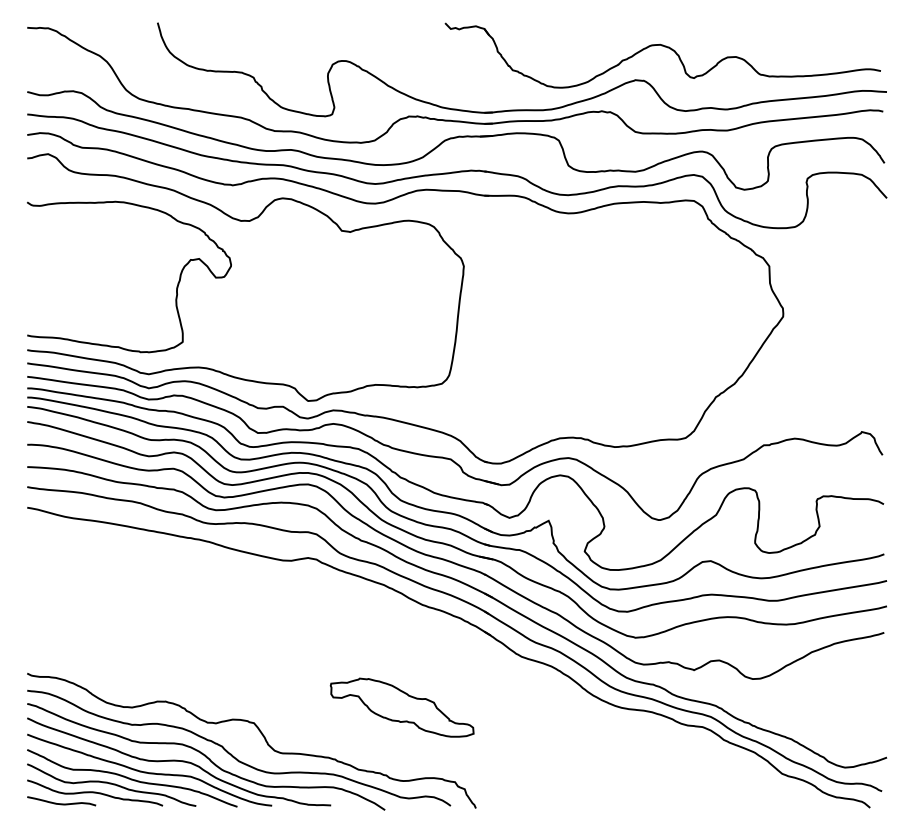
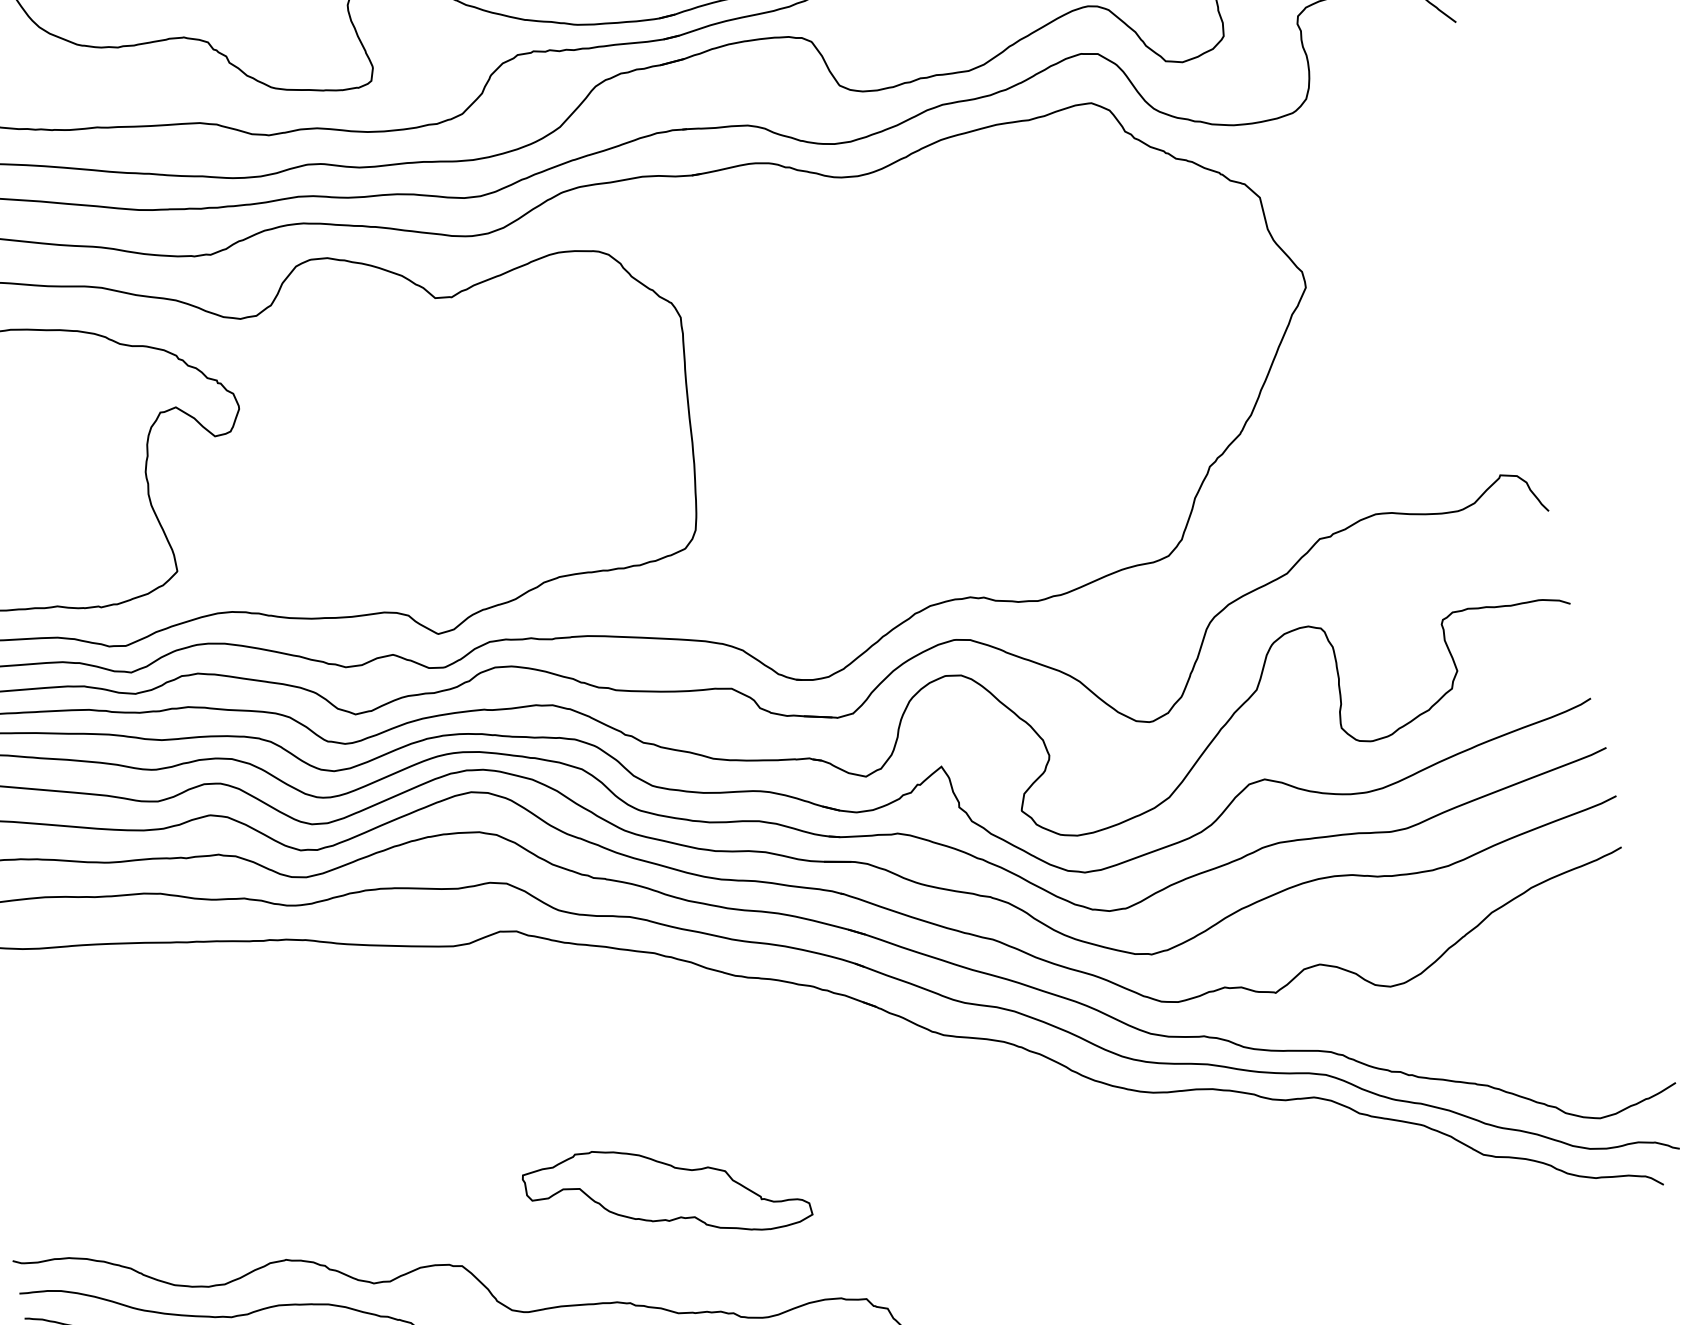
part: (401, 707) -> (665, 1193), moved

